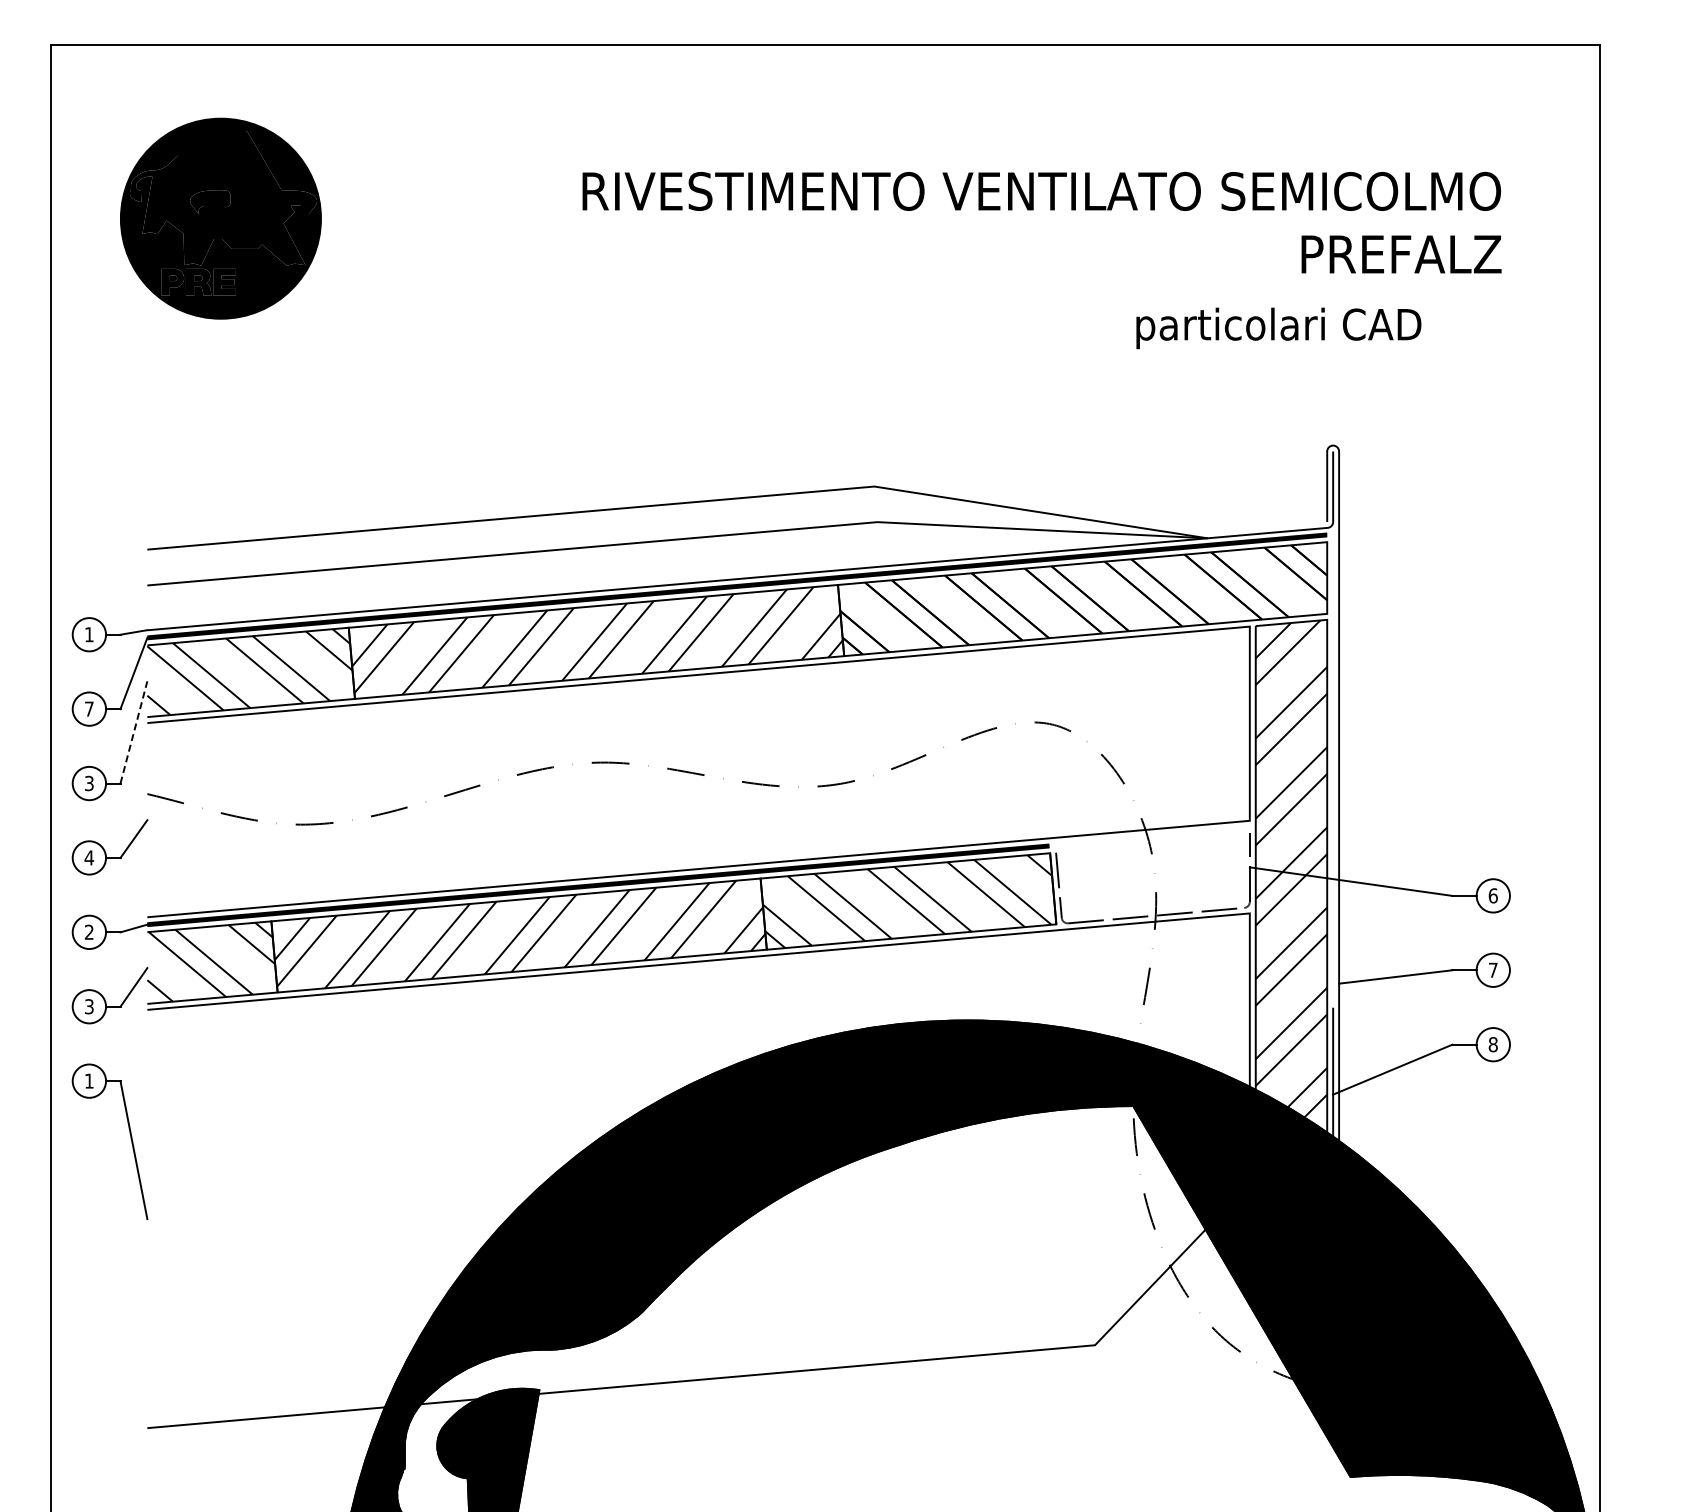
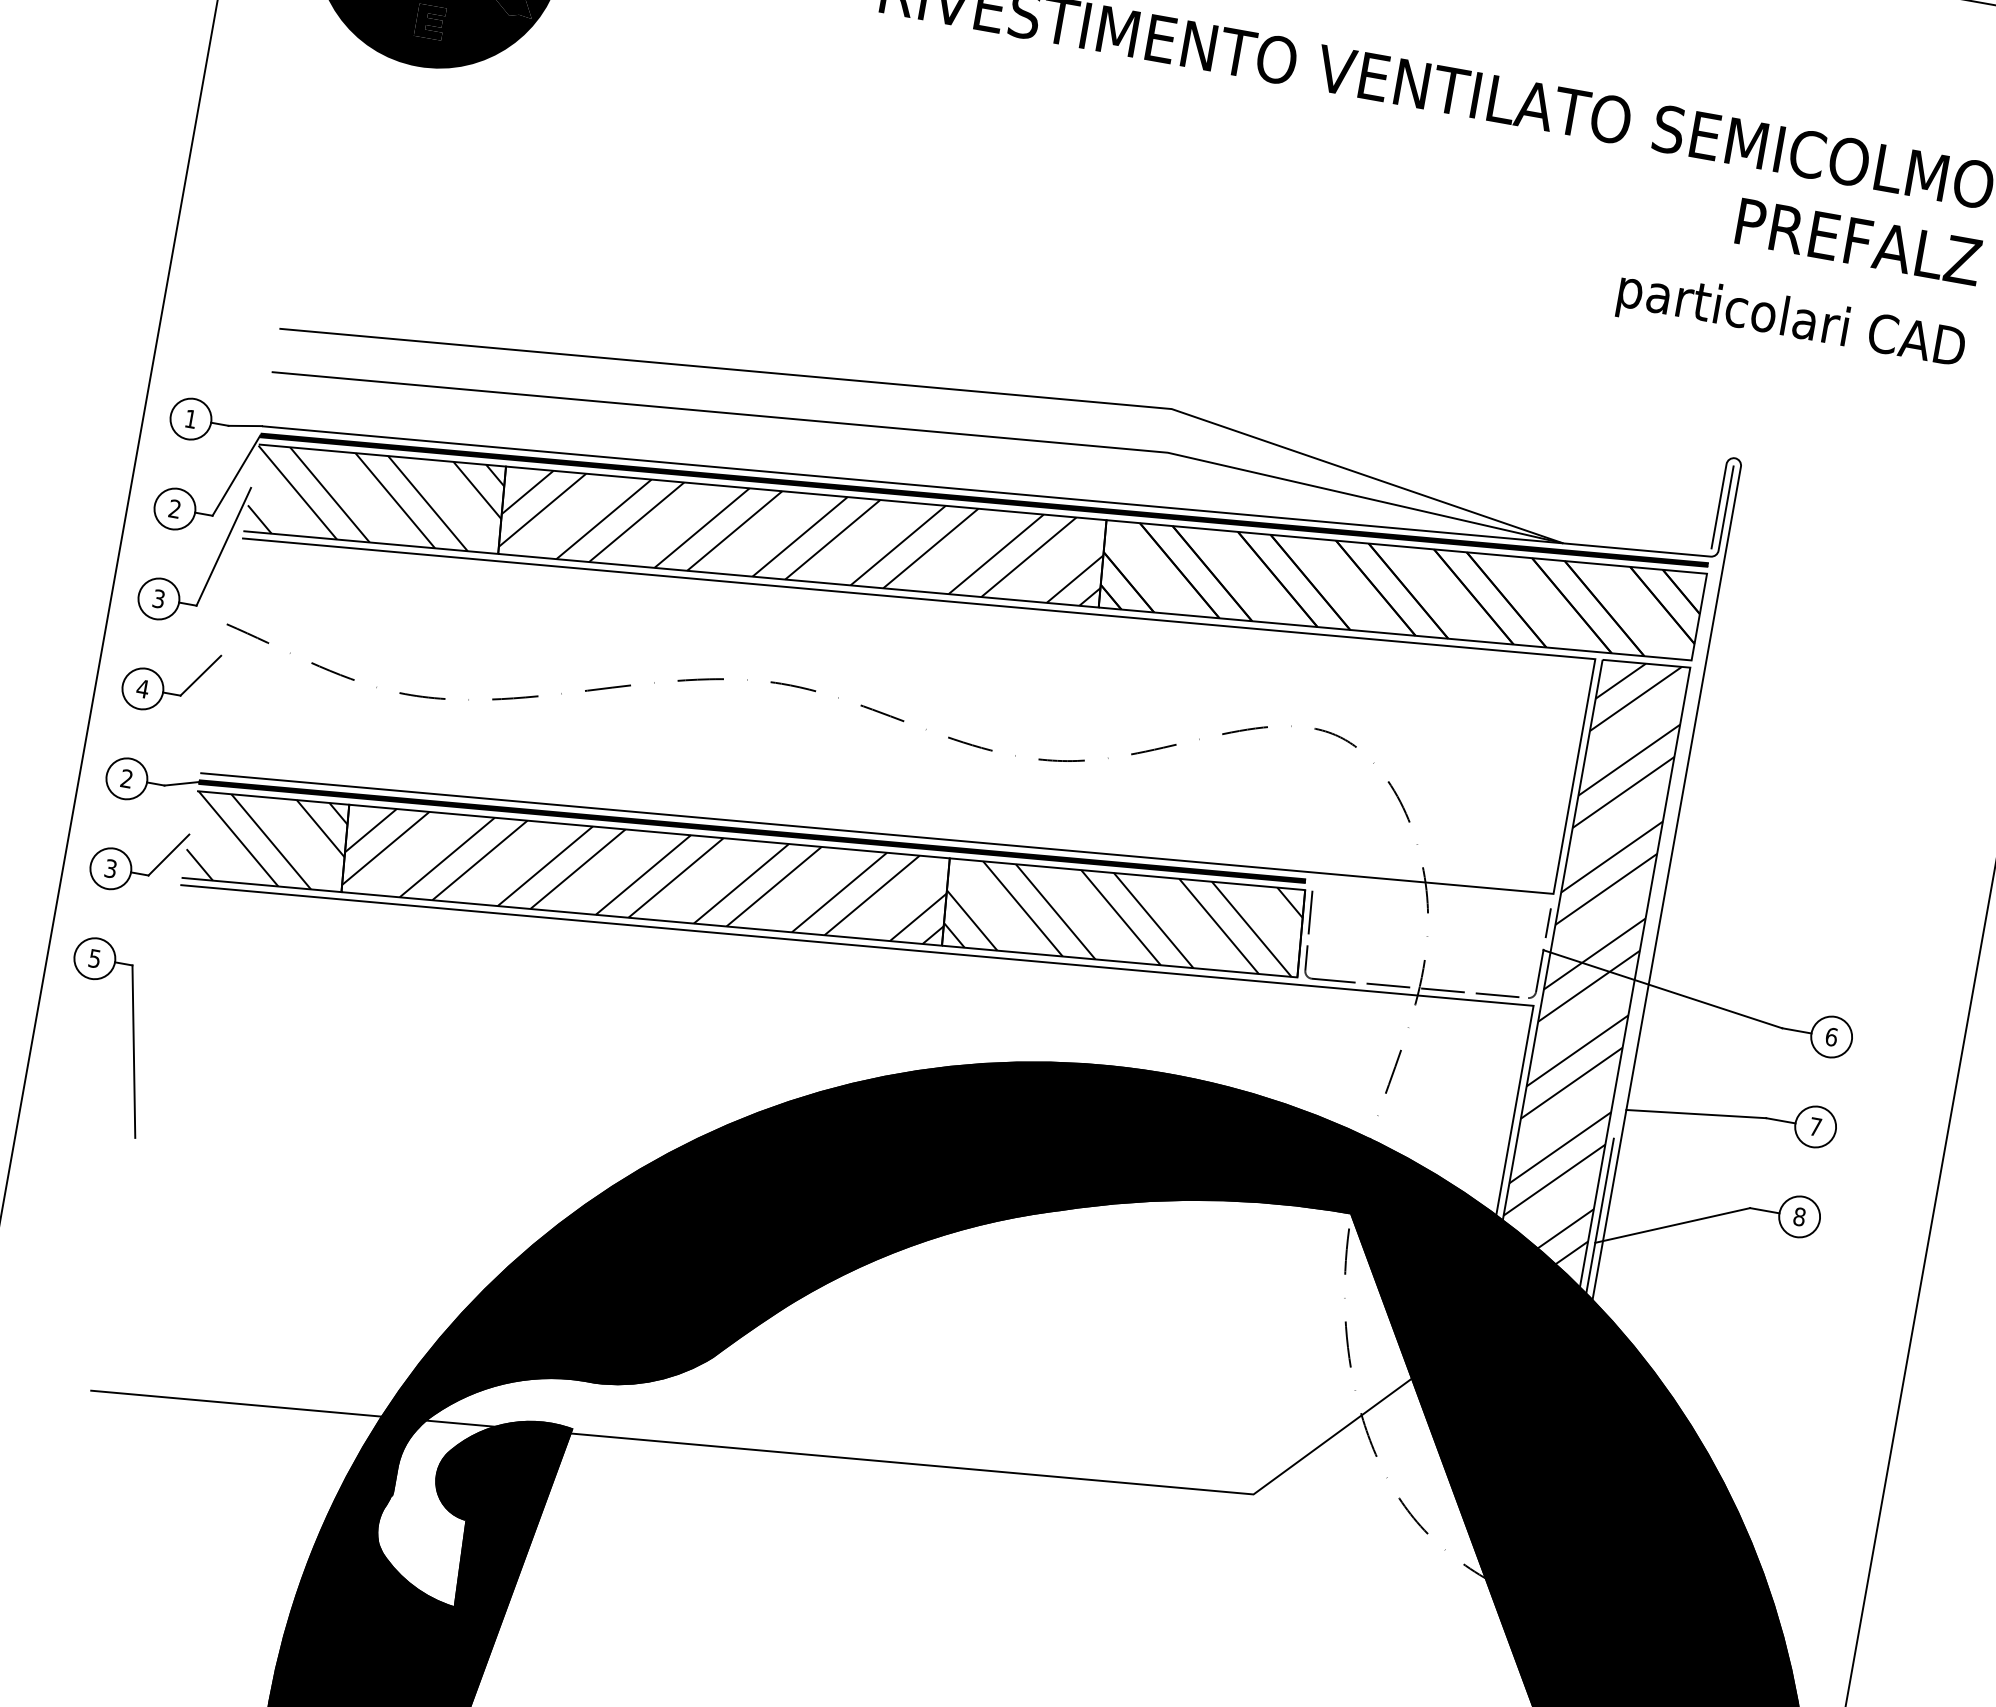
text: (1278, 328) -> (1790, 322), moved
text: (88, 708) -> (174, 508), 7 -> 2
line: (133, 732) -> (223, 546), dashed -> solid
text: (89, 1080) -> (95, 957), 1 -> 5

